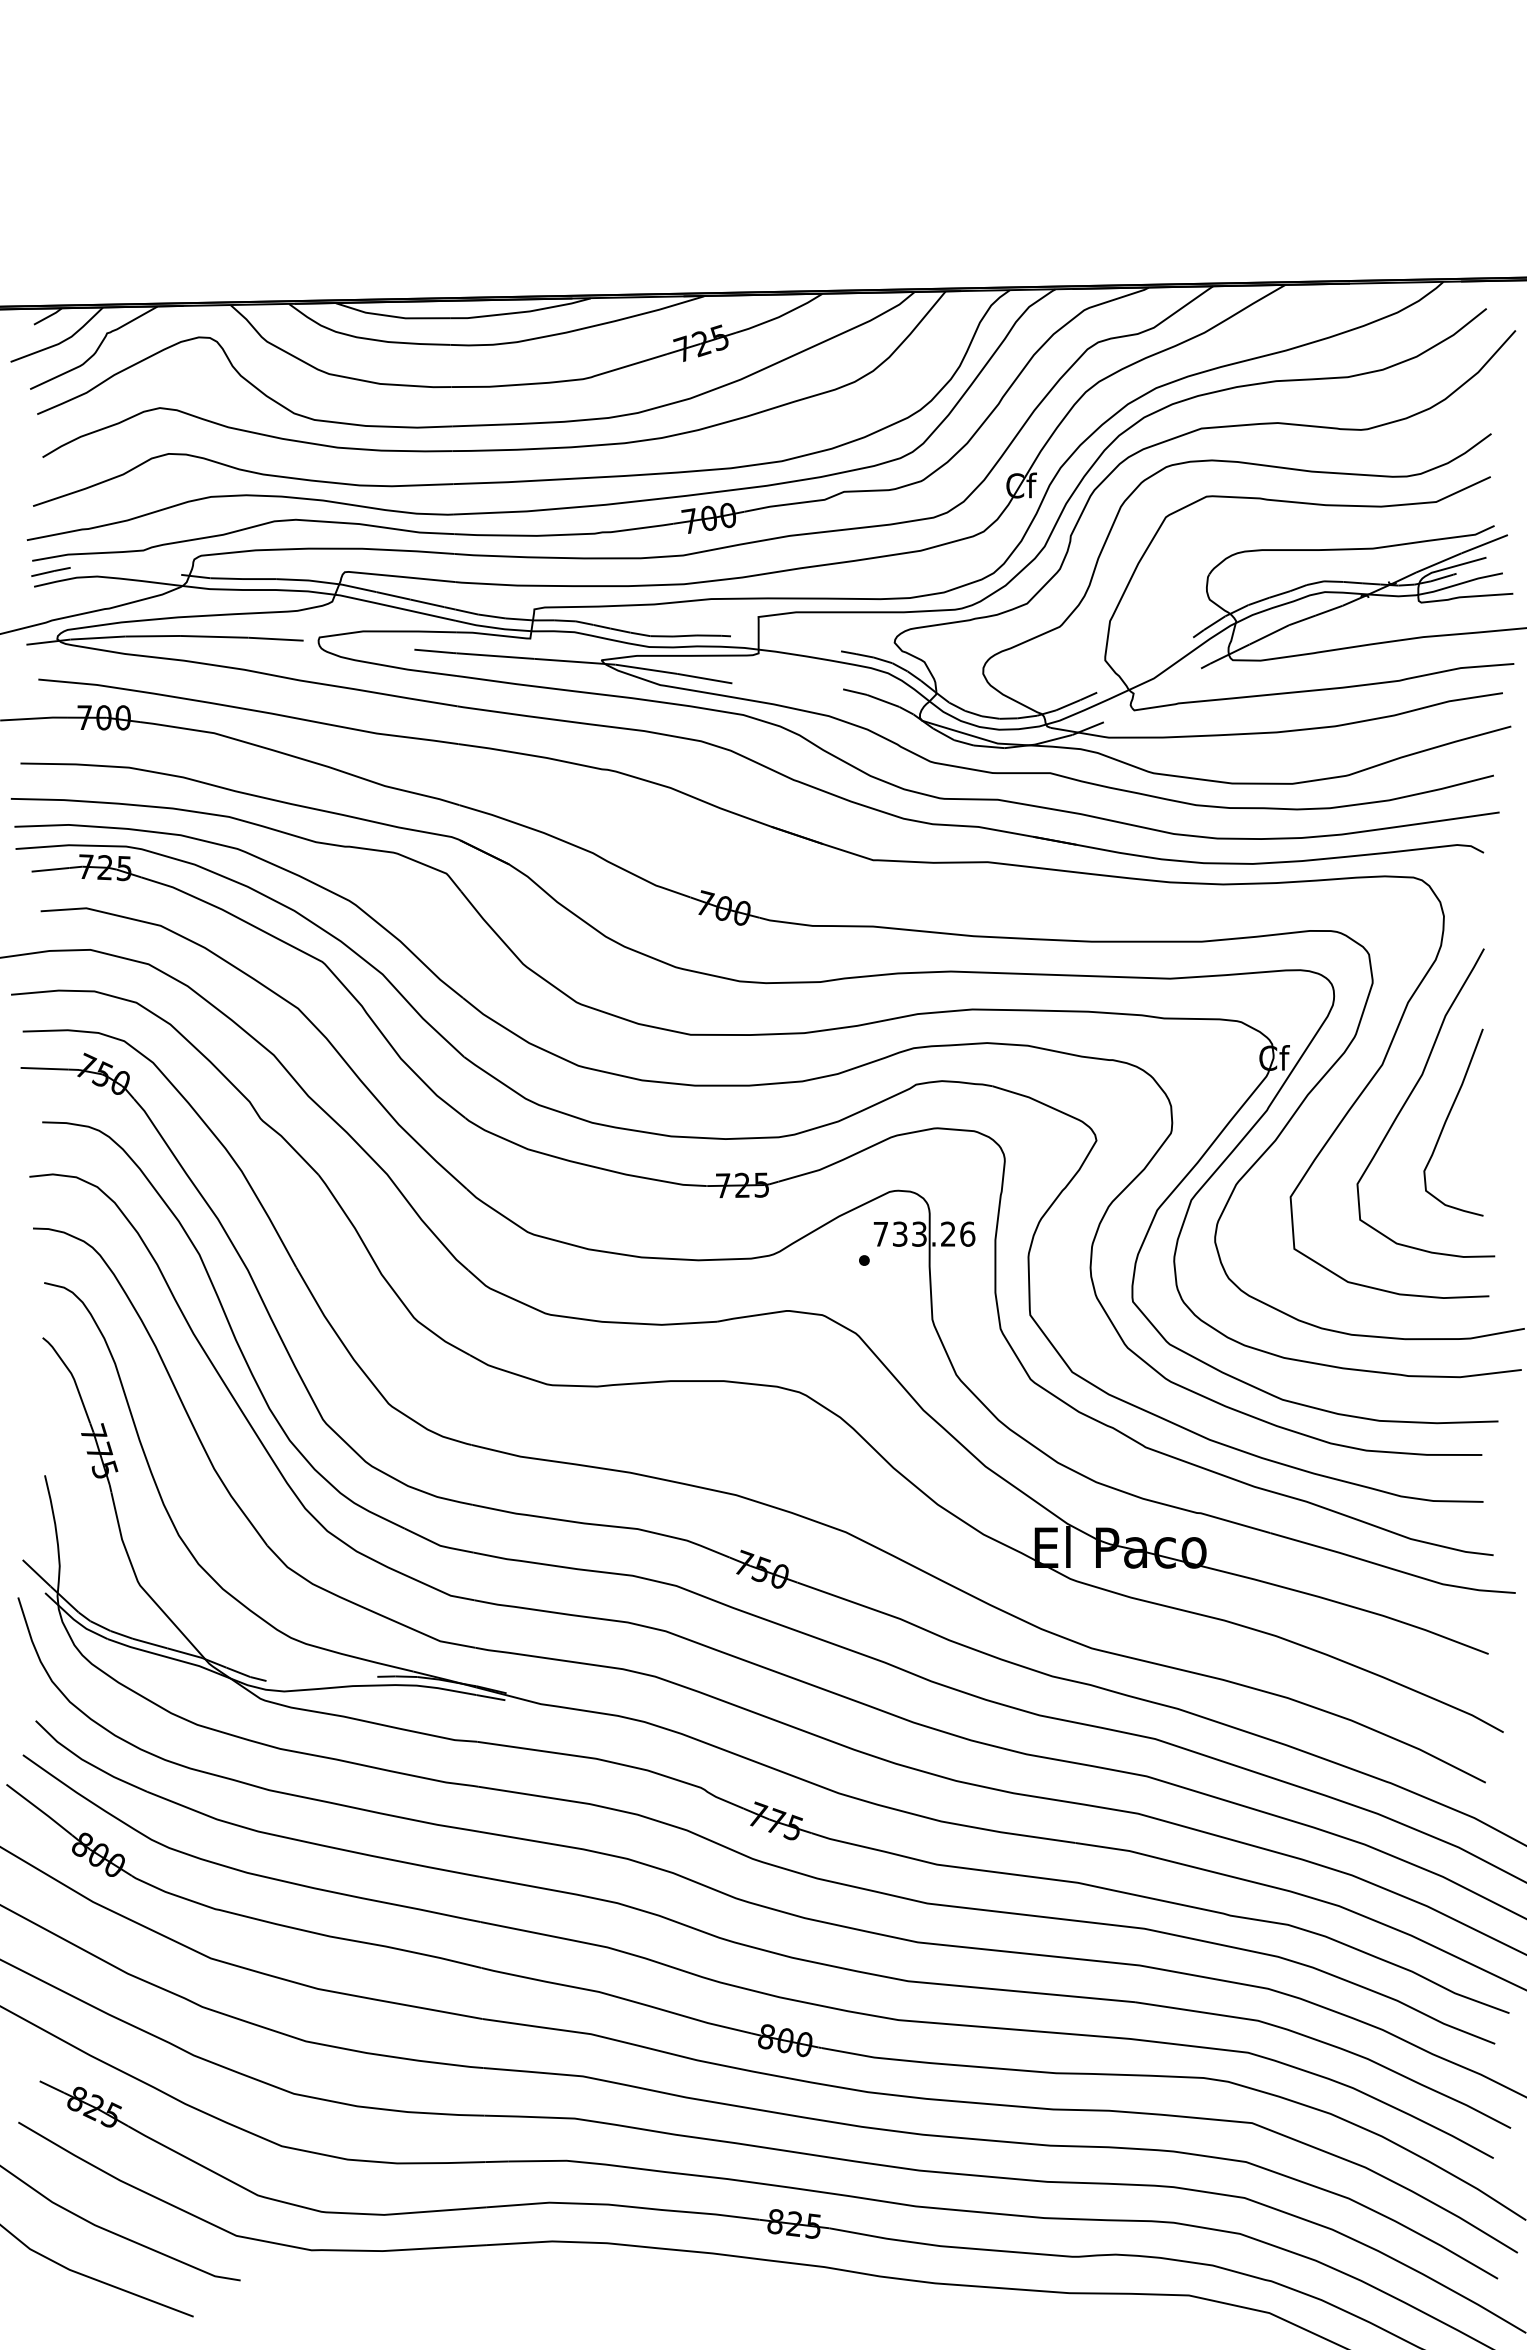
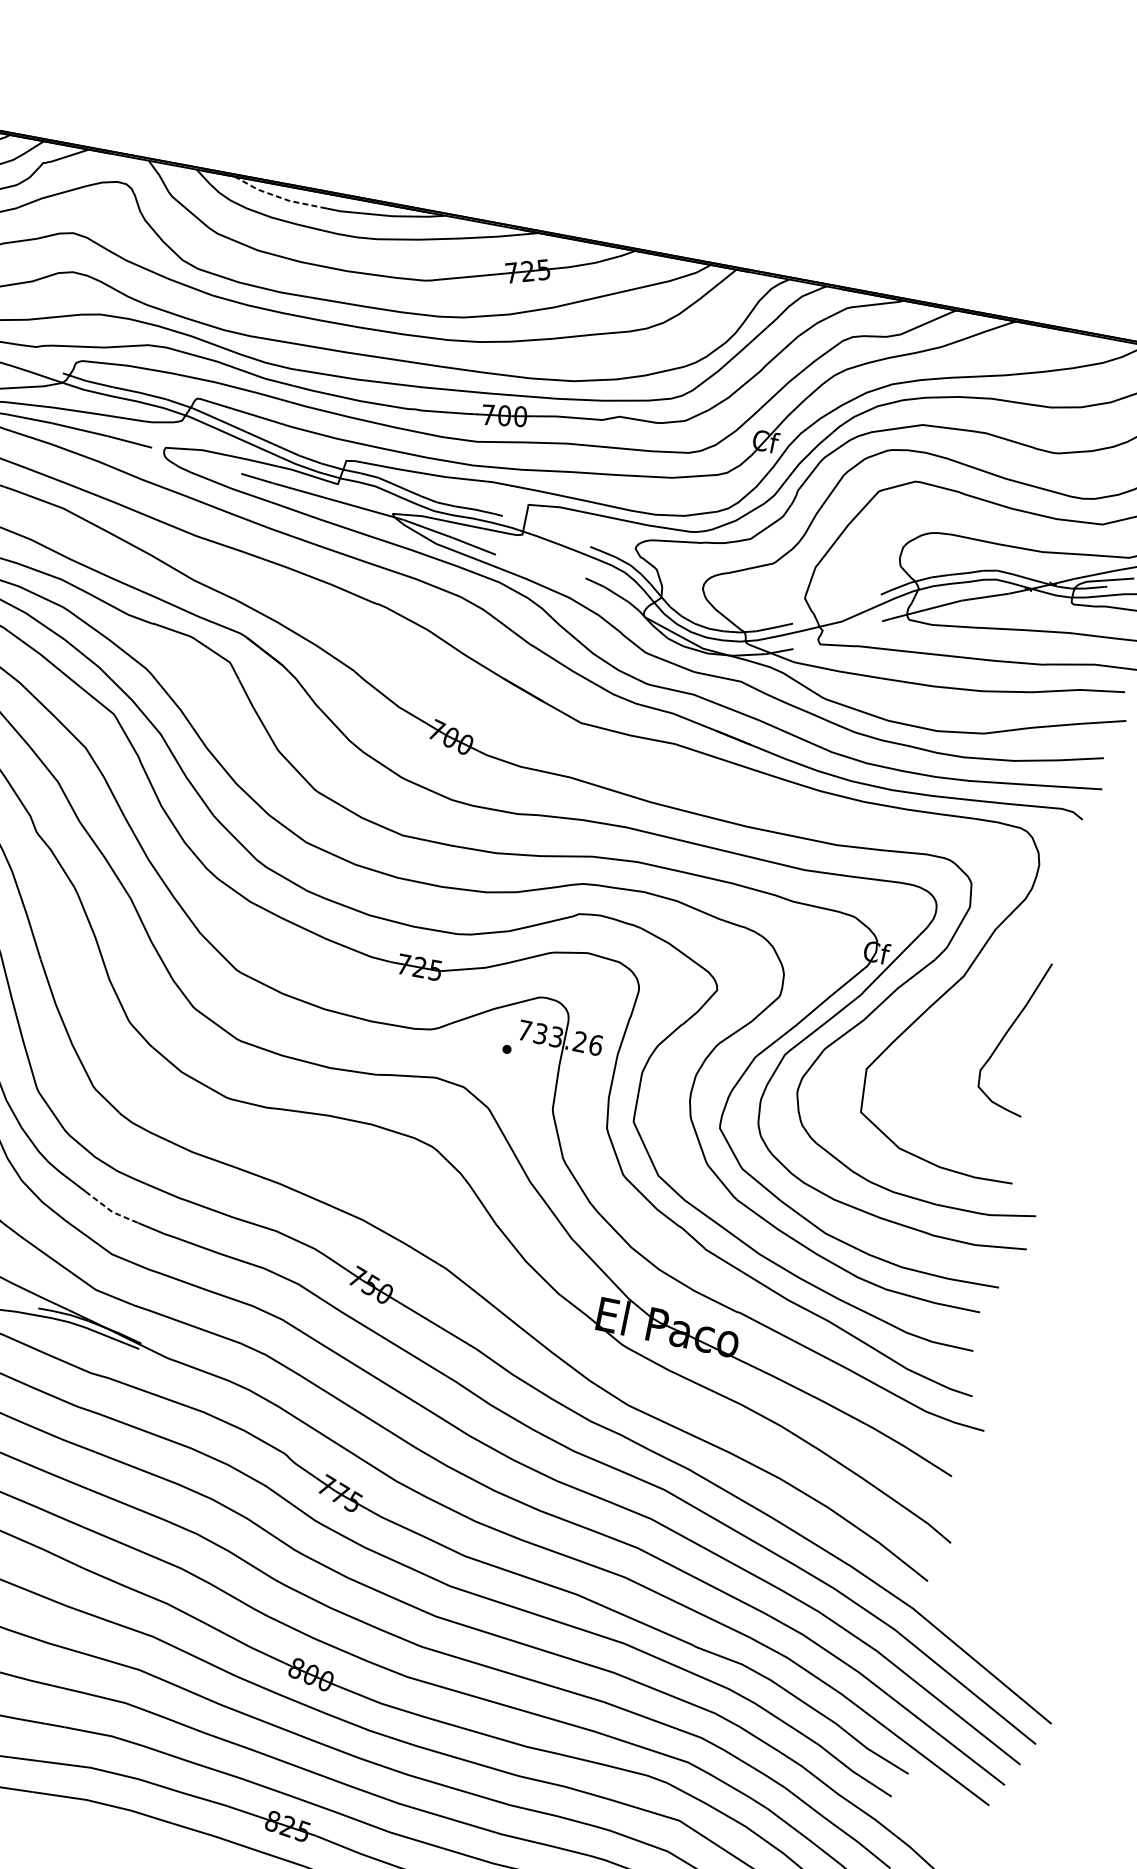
line: (391, 316) -> (278, 197), solid -> dashed
curve: (1411, 1094) -> (982, 1005), removed
line: (439, 1545) -> (111, 1211), solid -> dashed

